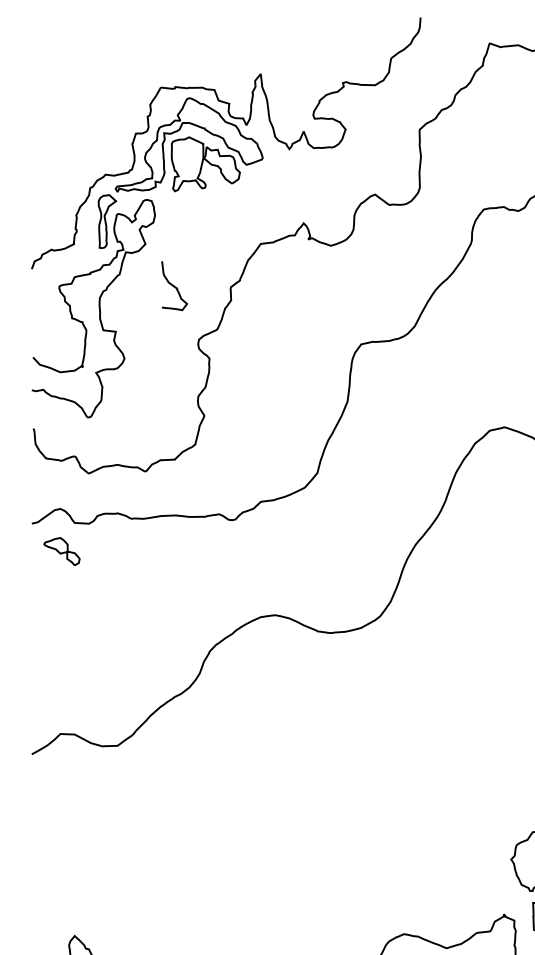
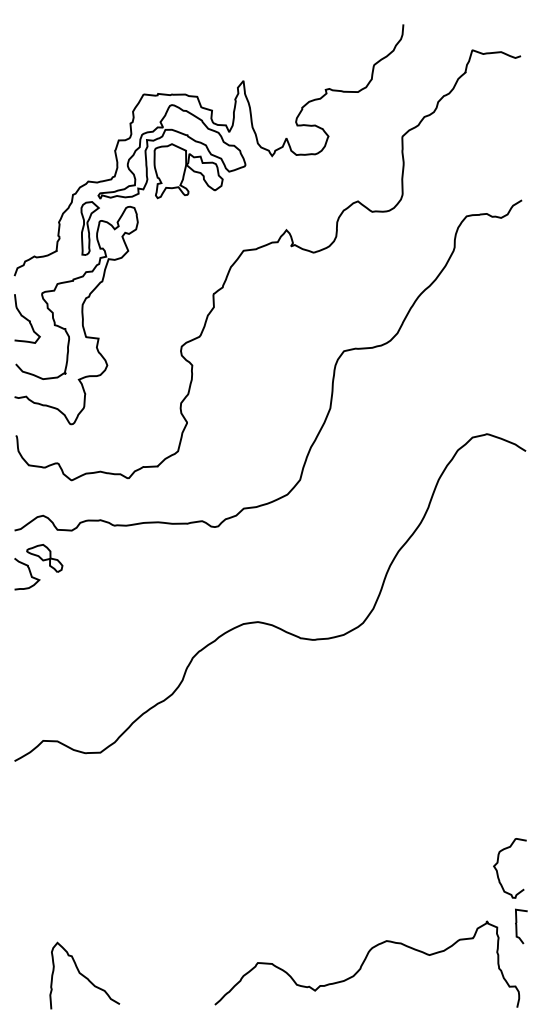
curve: (174, 285) -> (27, 318), moved
curve: (46, 566) -> (29, 573), added

